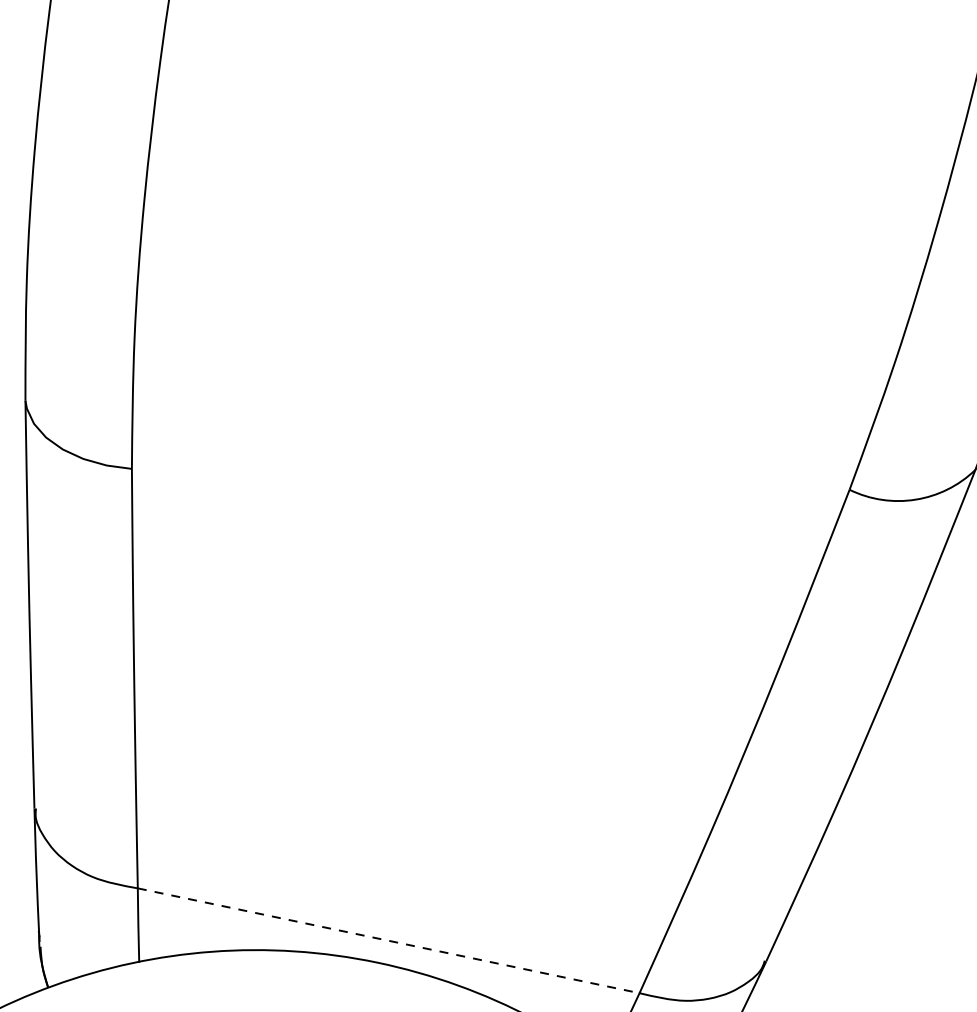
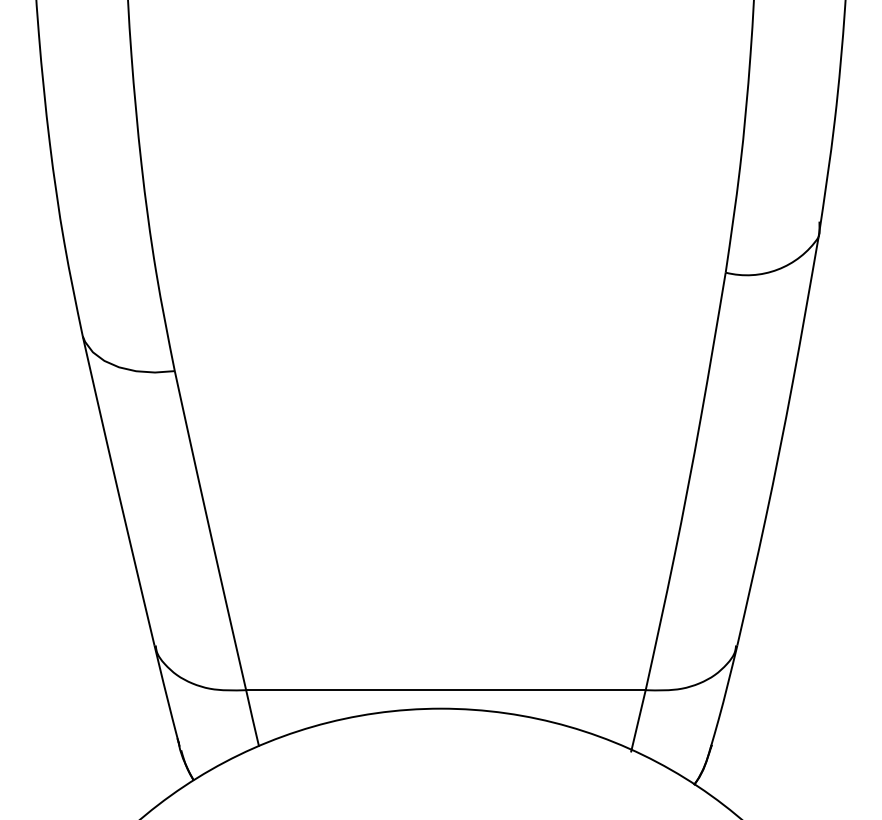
line: (388, 941) -> (445, 690), dashed -> solid

